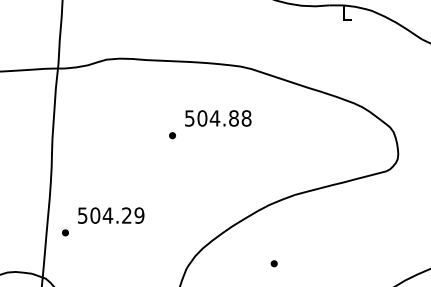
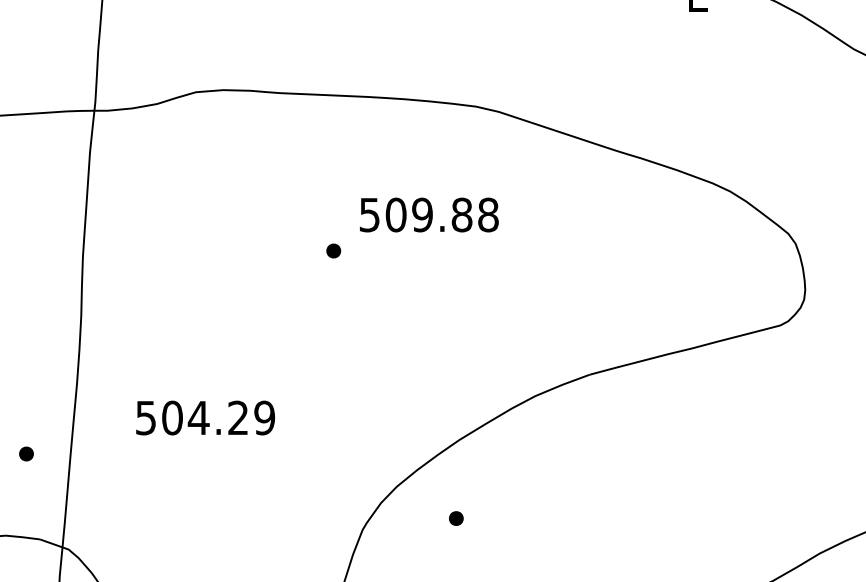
text: (214, 118) -> (421, 215), 504.88 -> 509.88
part: (65, 232) -> (26, 453), moved
part: (273, 263) -> (454, 518), moved

